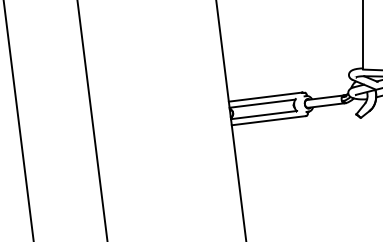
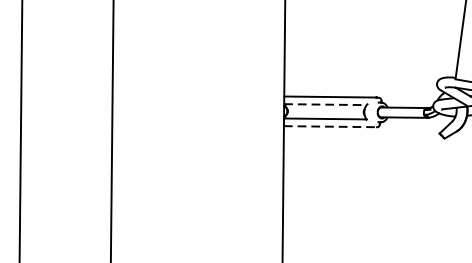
line: (262, 103) -> (325, 104), solid -> dashed
line: (269, 120) -> (331, 126), solid -> dashed

